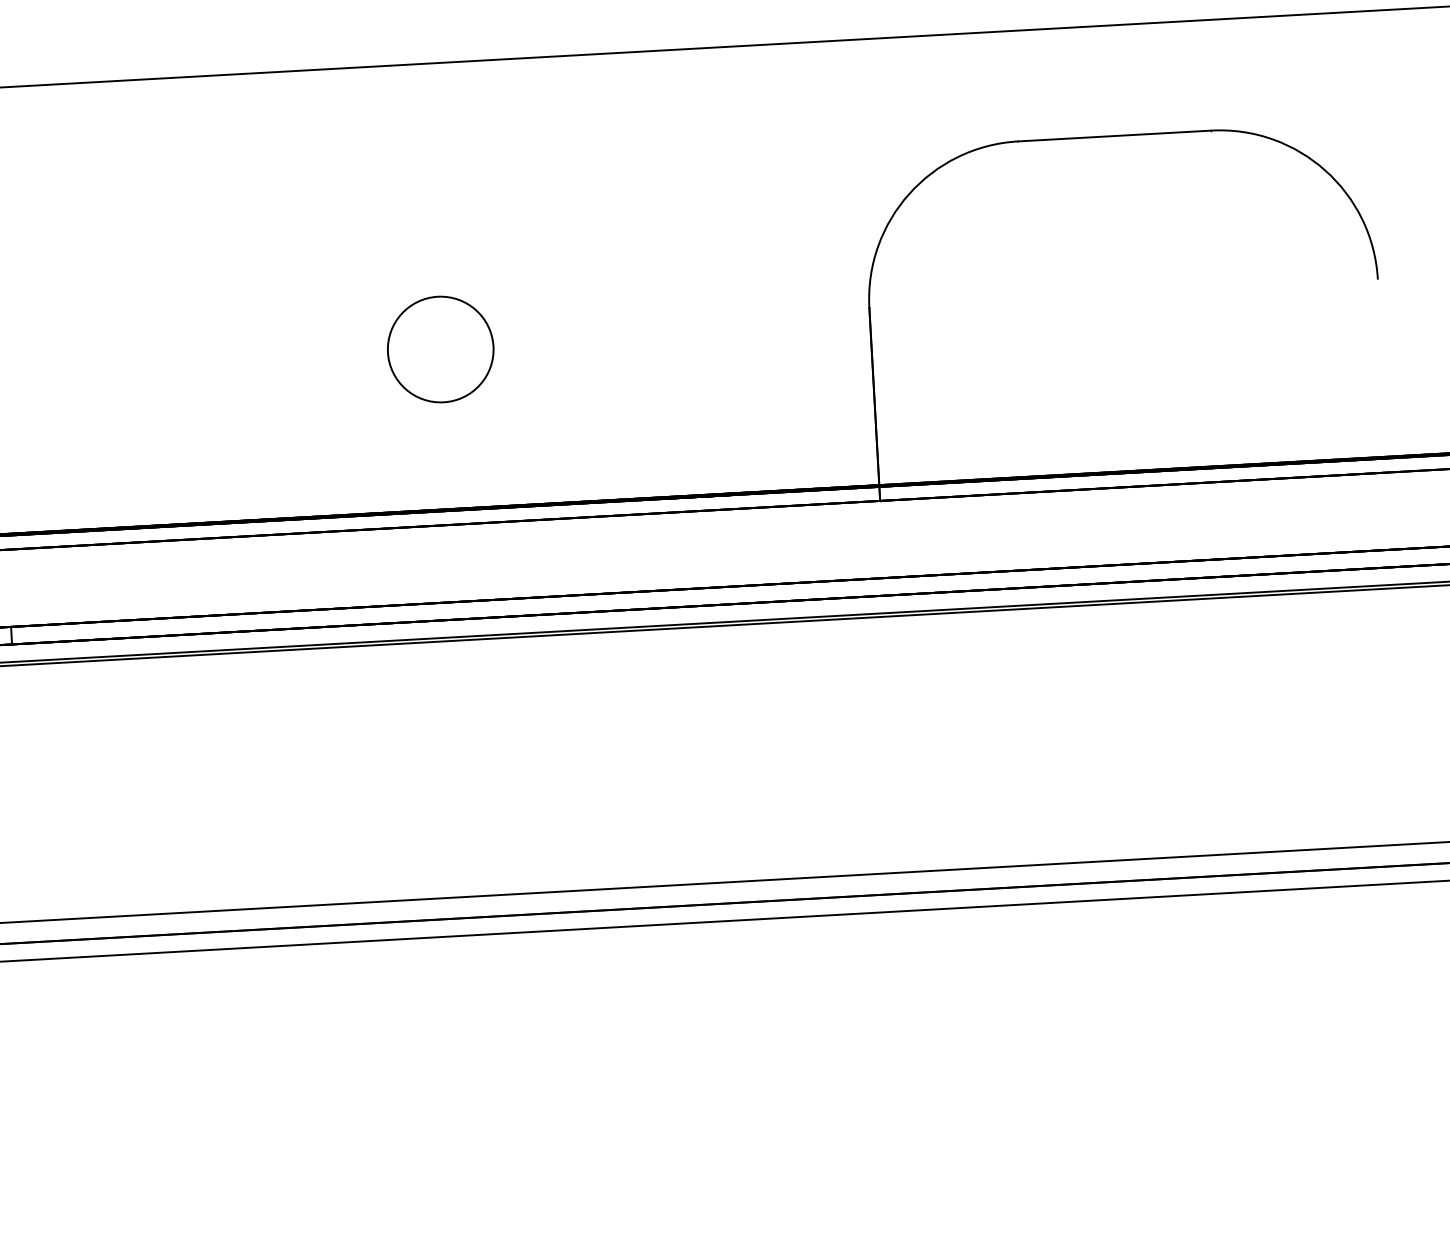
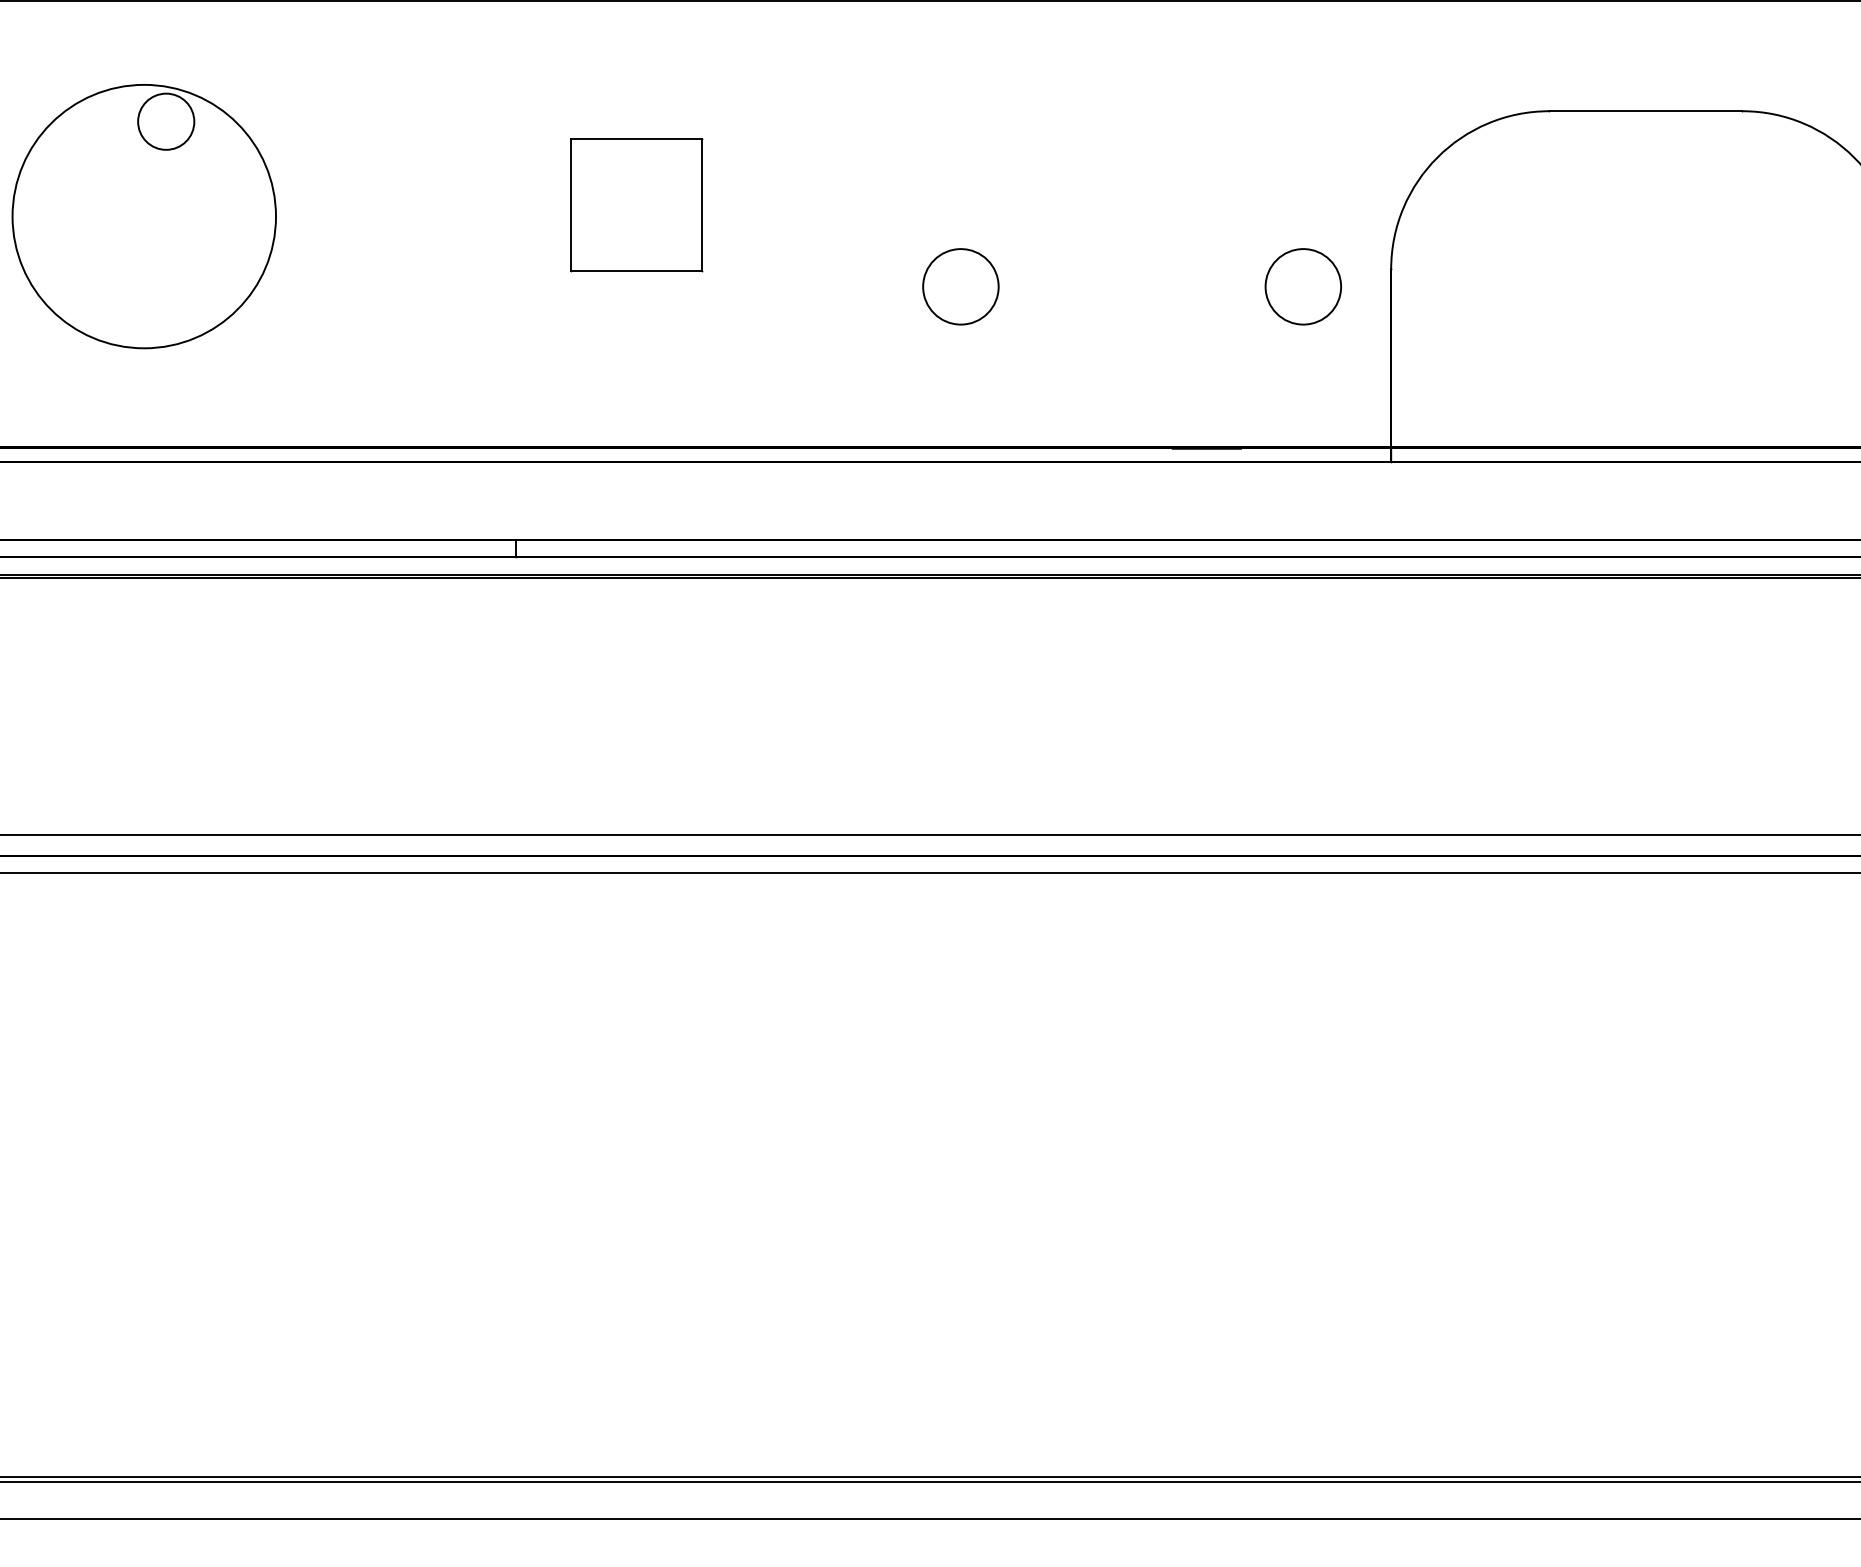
part: (112, 286) -> (636, 205), added
circle: (781, 330) -> (1302, 286), added
circle: (440, 349) -> (960, 286), size x0.71

